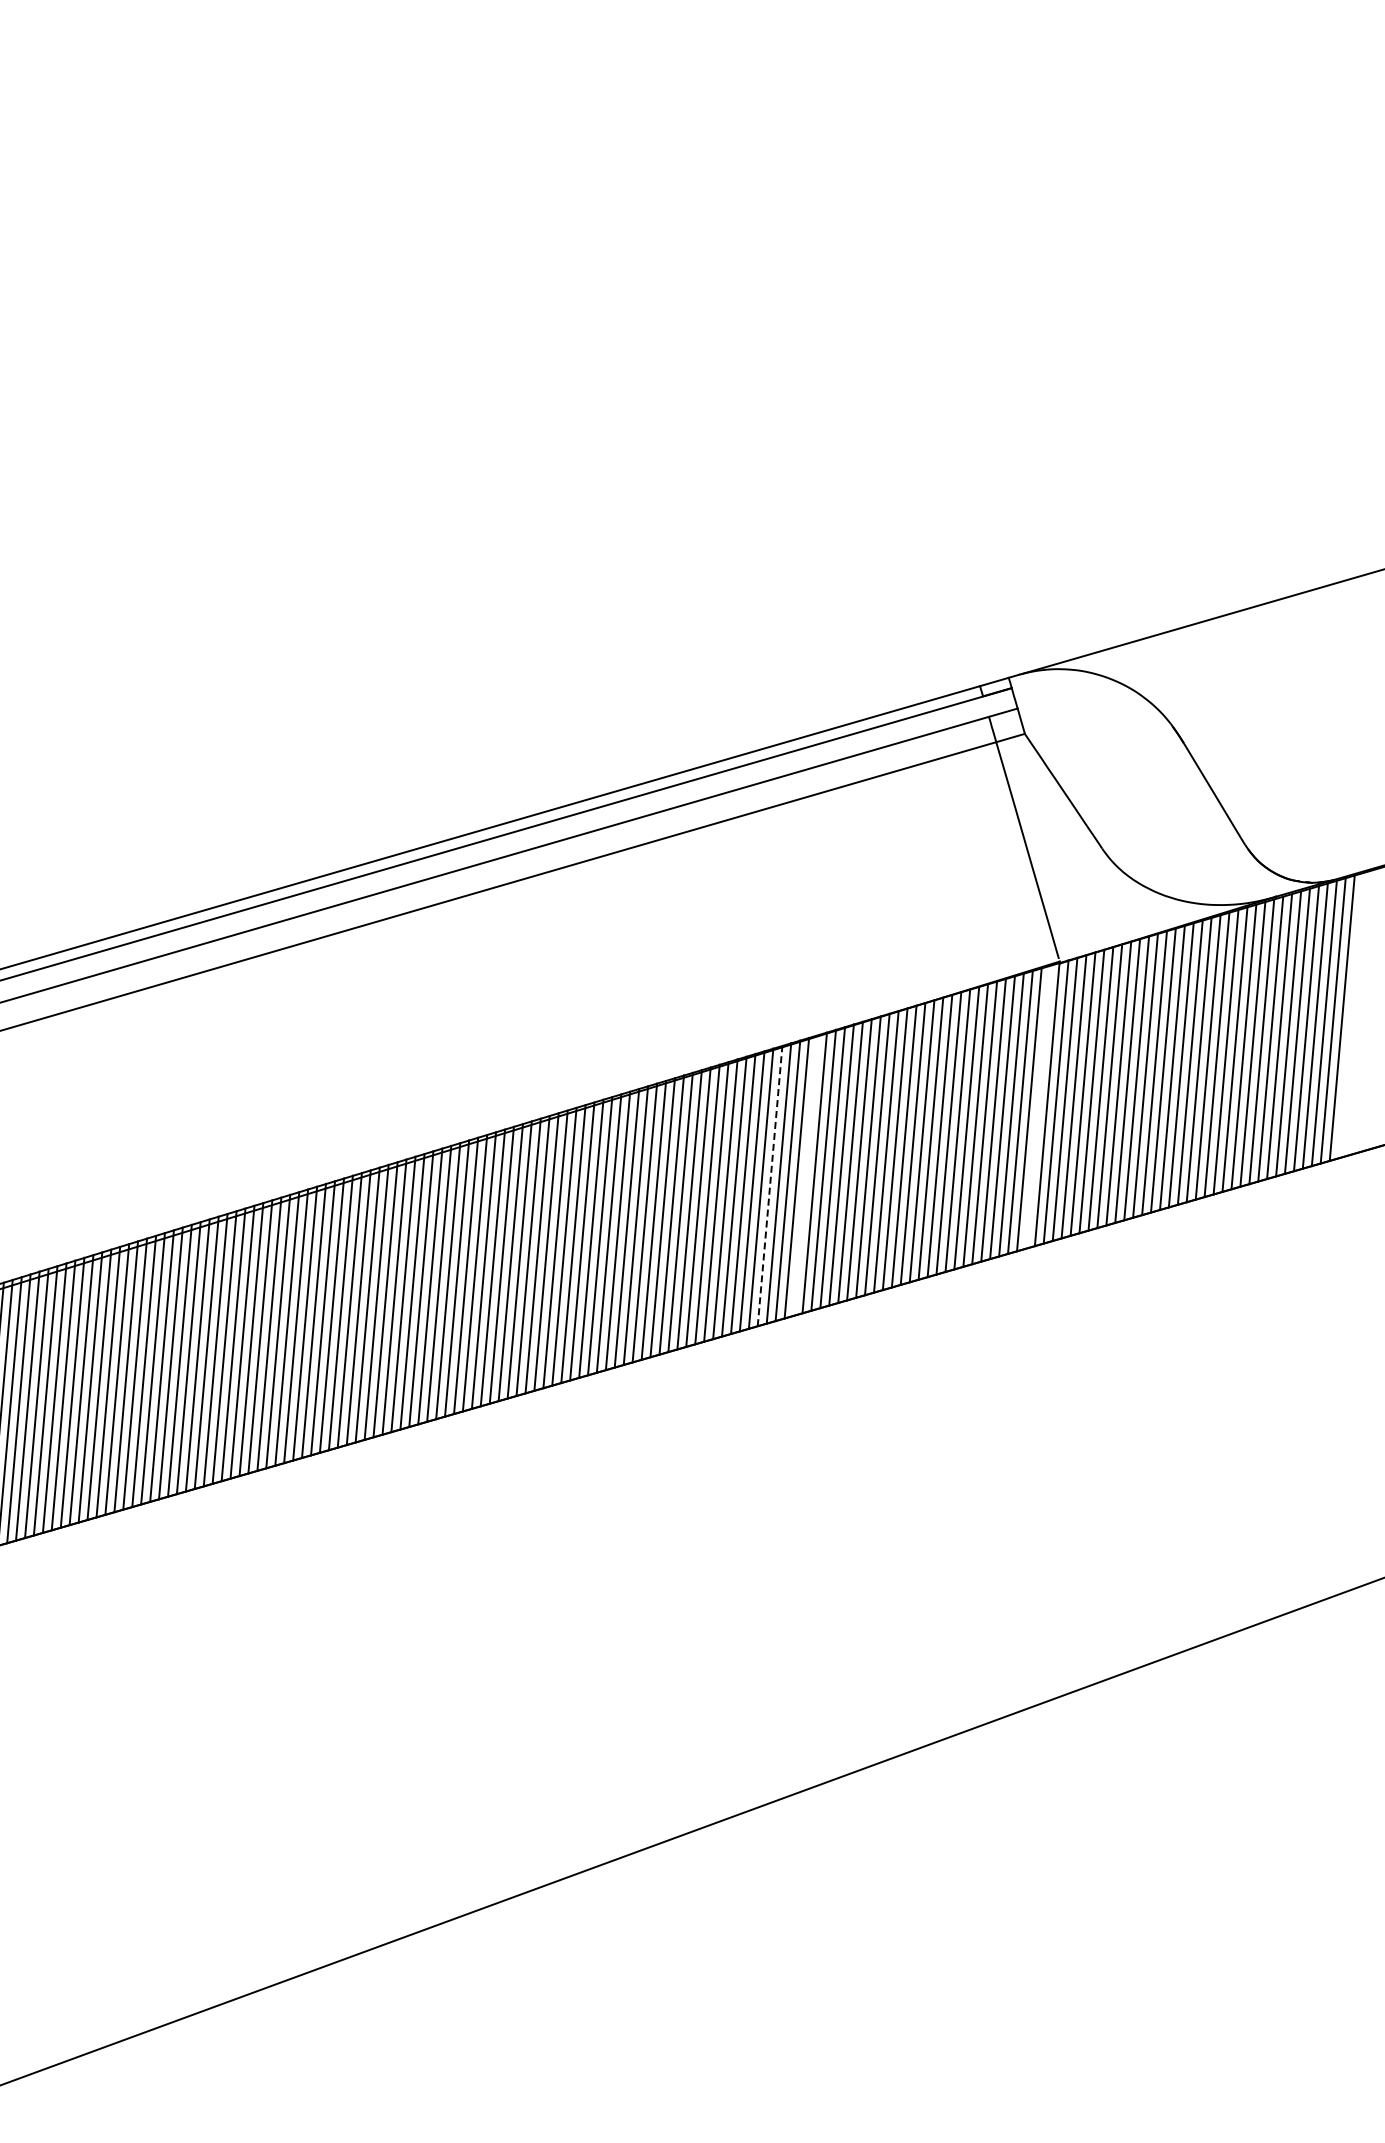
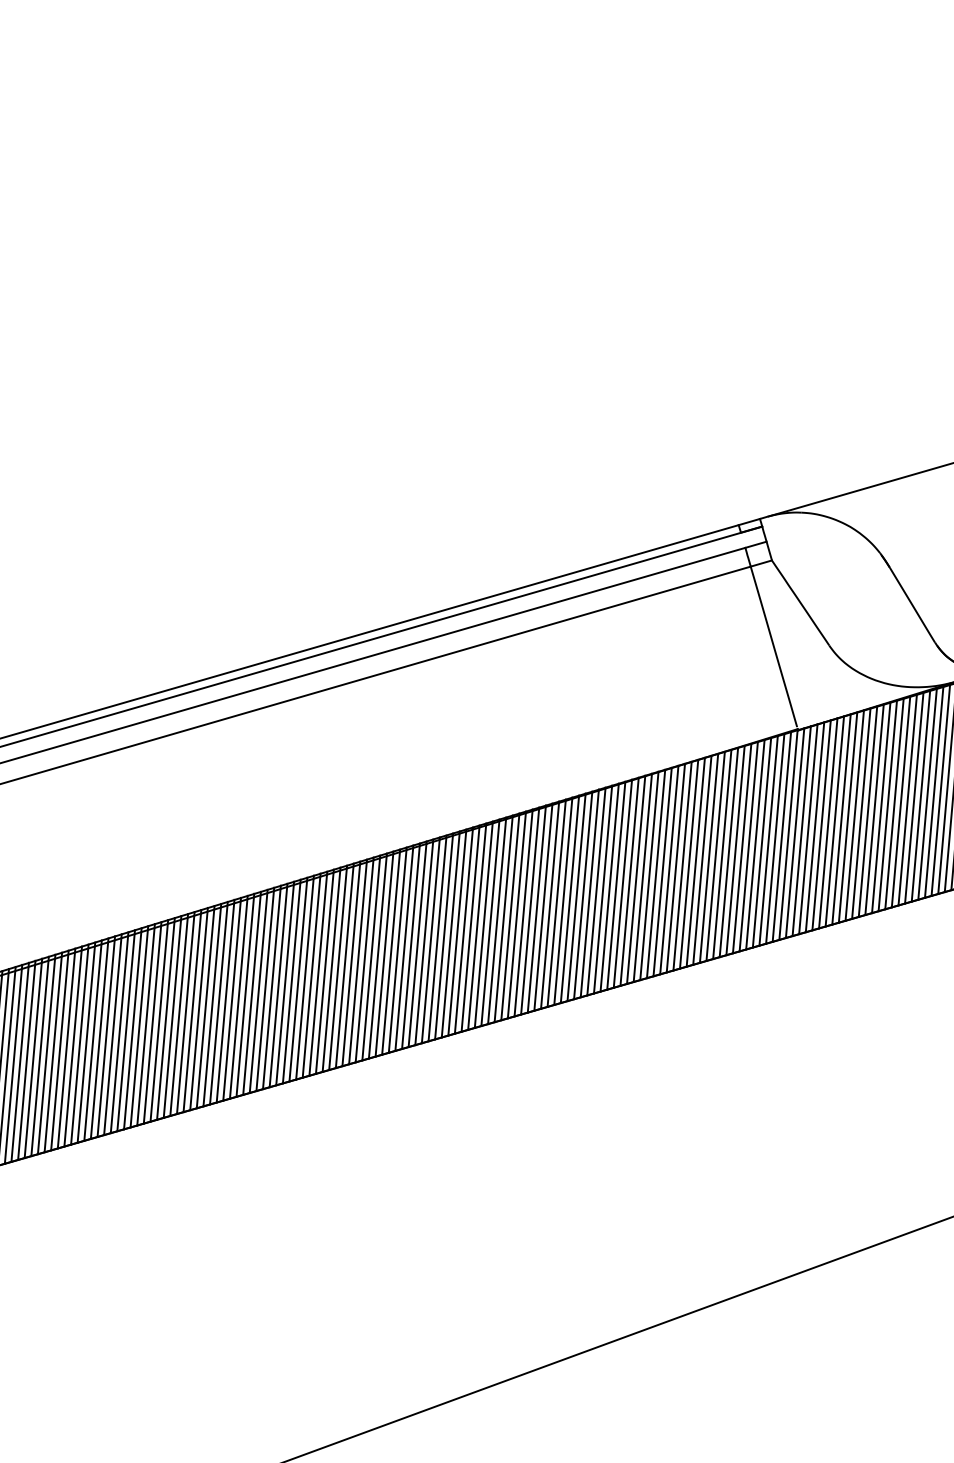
line: (1037, 1106) -> (781, 836), added
line: (805, 1175) -> (609, 887), added
line: (770, 1186) -> (583, 895), dashed -> solid

